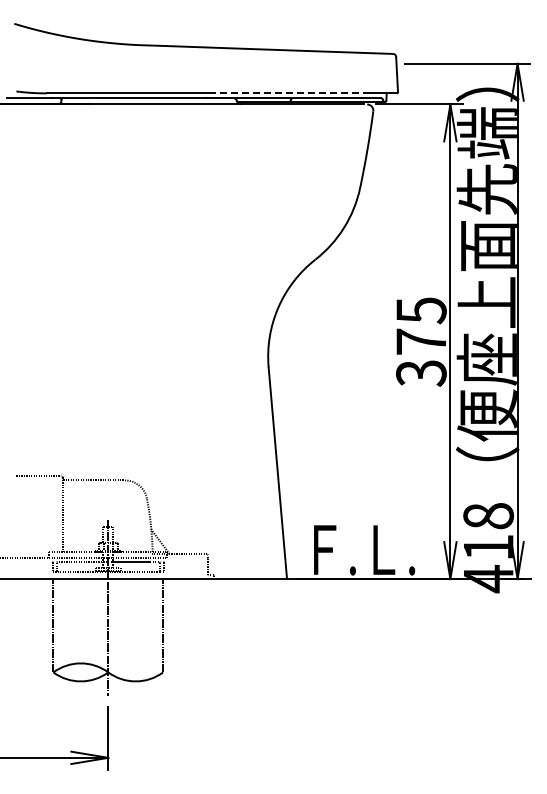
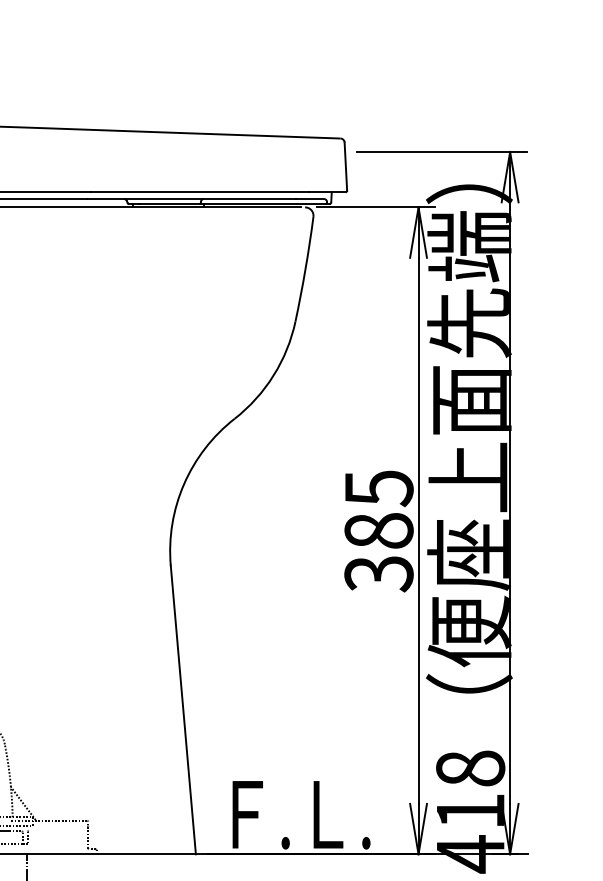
line: (289, 93) -> (199, 192), dashed -> solid
text: (421, 341) -> (379, 530), 375 -> 385

